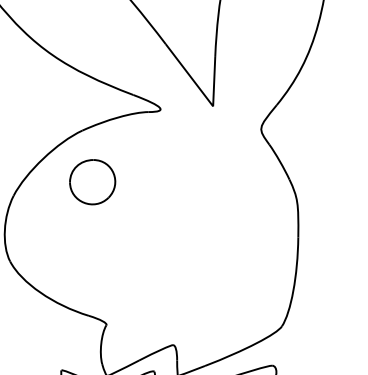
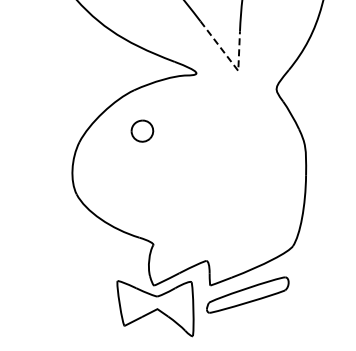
line: (204, 95) -> (231, 62), solid -> dashed
part: (92, 181) -> (142, 130), size x0.6

